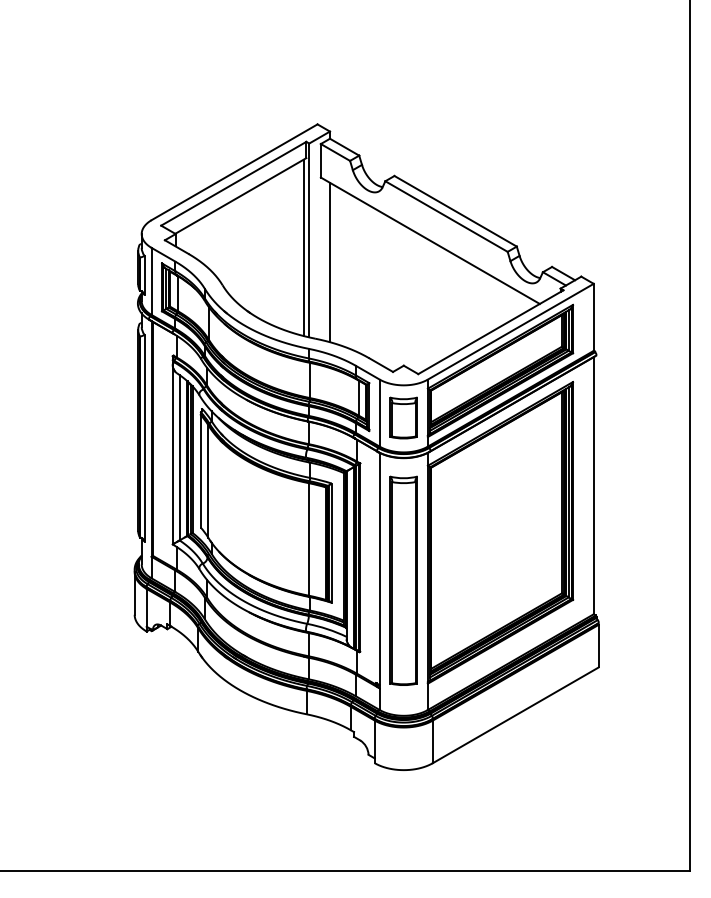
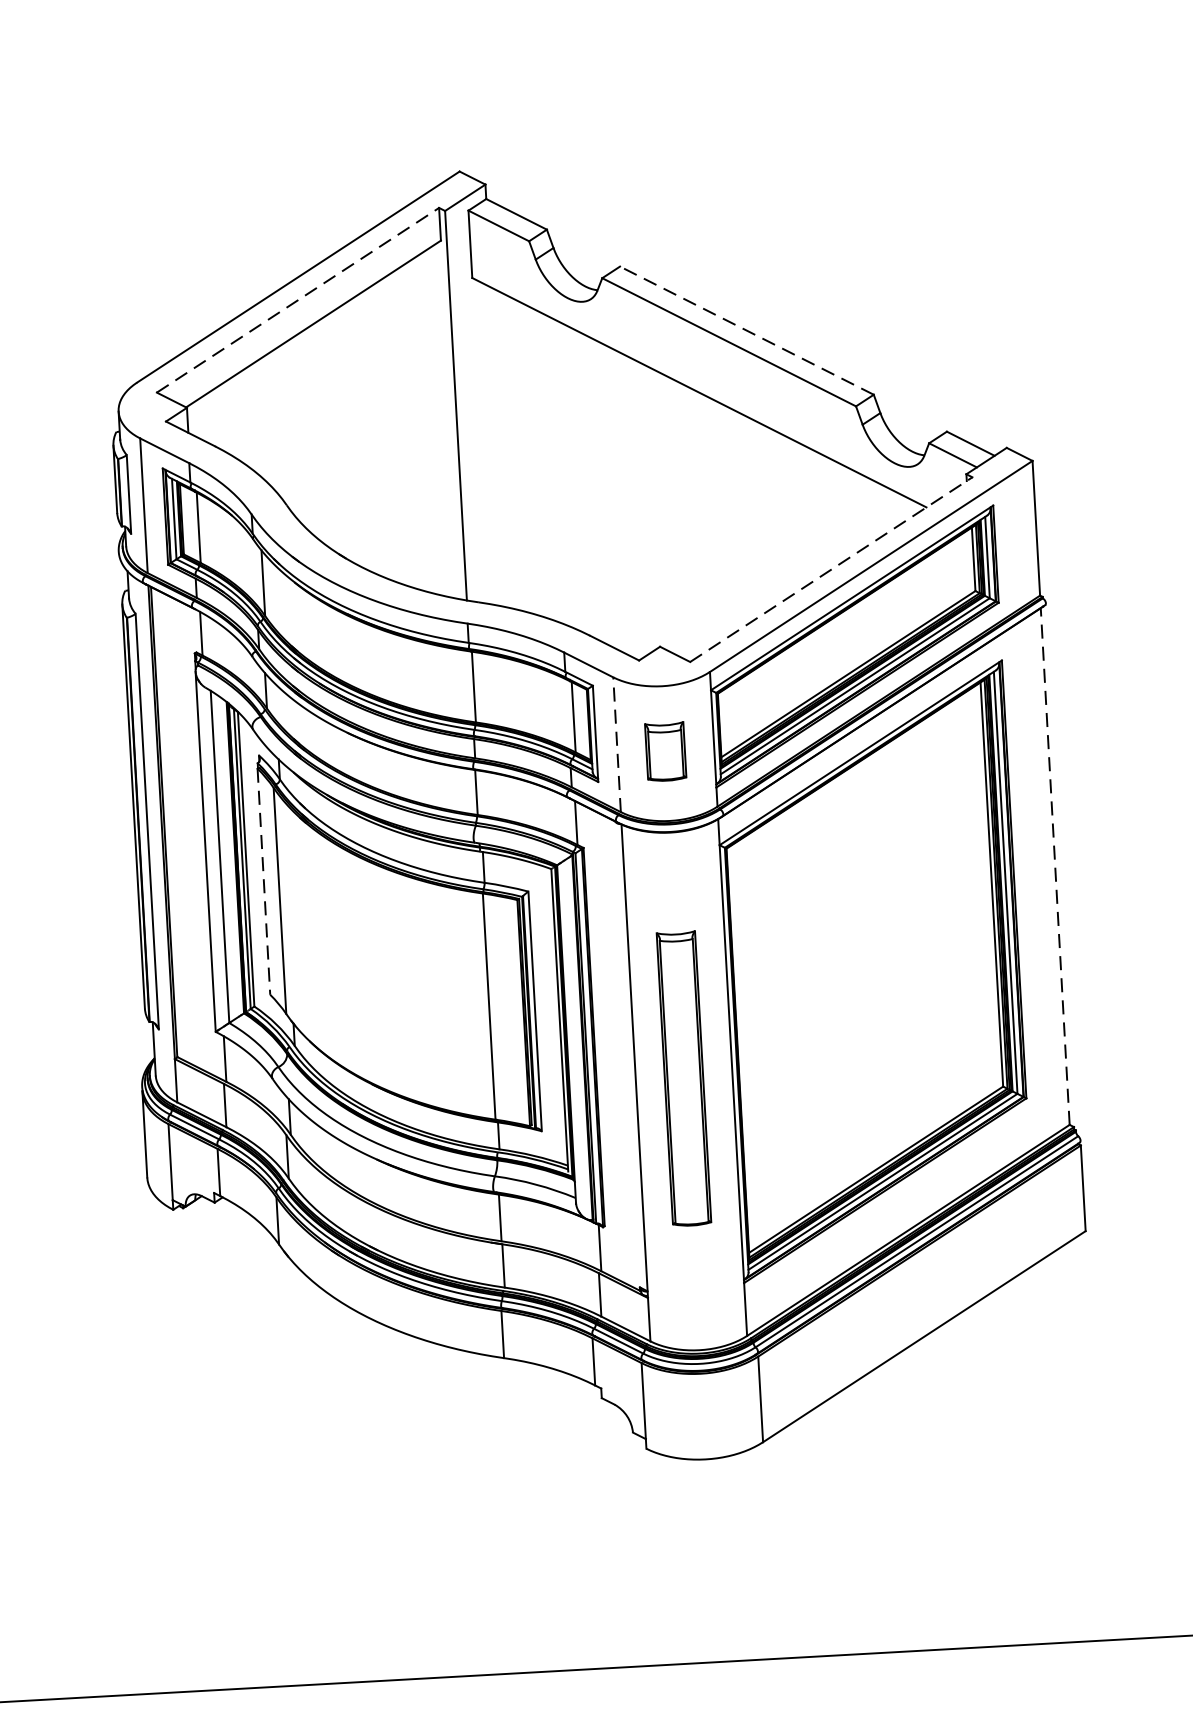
line: (233, 183) -> (297, 299), solid -> dashed
line: (455, 211) -> (746, 331), solid -> dashed
line: (303, 247) -> (445, 420), removed
line: (329, 262) -> (499, 447), removed
line: (490, 332) -> (830, 570), solid -> dashed
line: (379, 413) -> (616, 745), solid -> dashed
part: (403, 417) -> (665, 750), size x0.7
line: (200, 471) -> (263, 882), solid -> dashed
line: (593, 485) -> (1054, 866), solid -> dashed
part: (403, 580) -> (683, 1078), size x0.7

